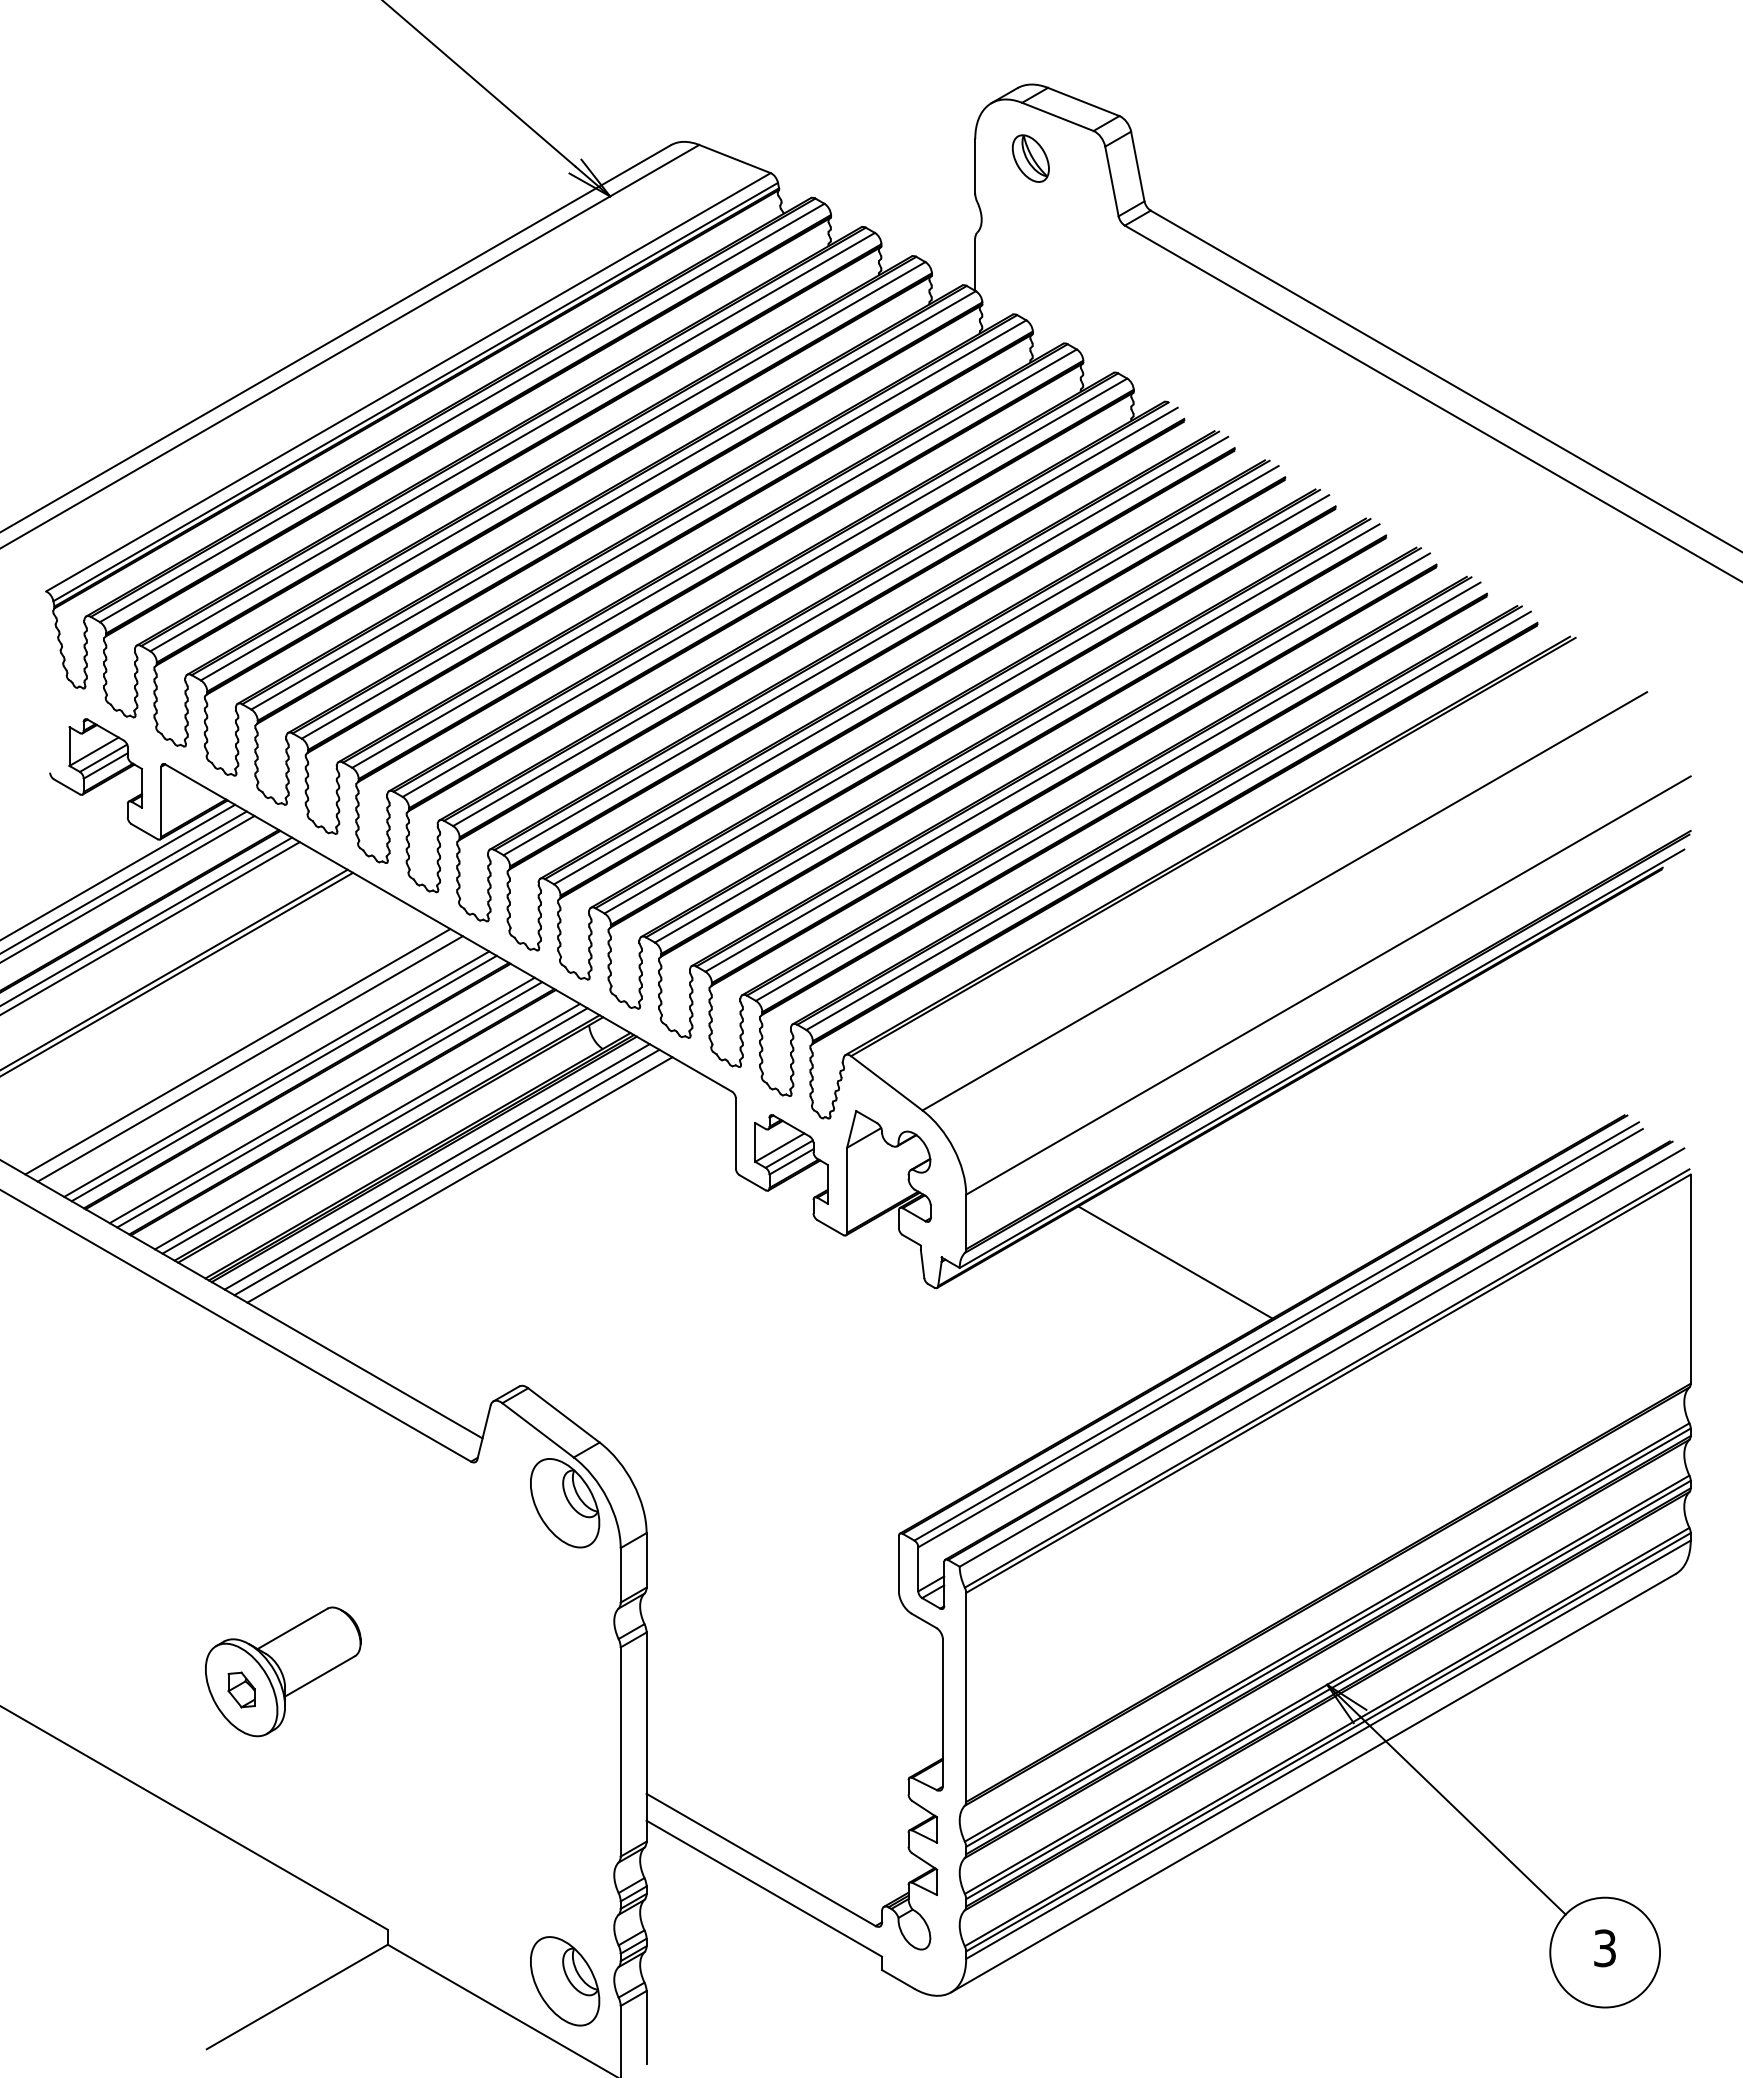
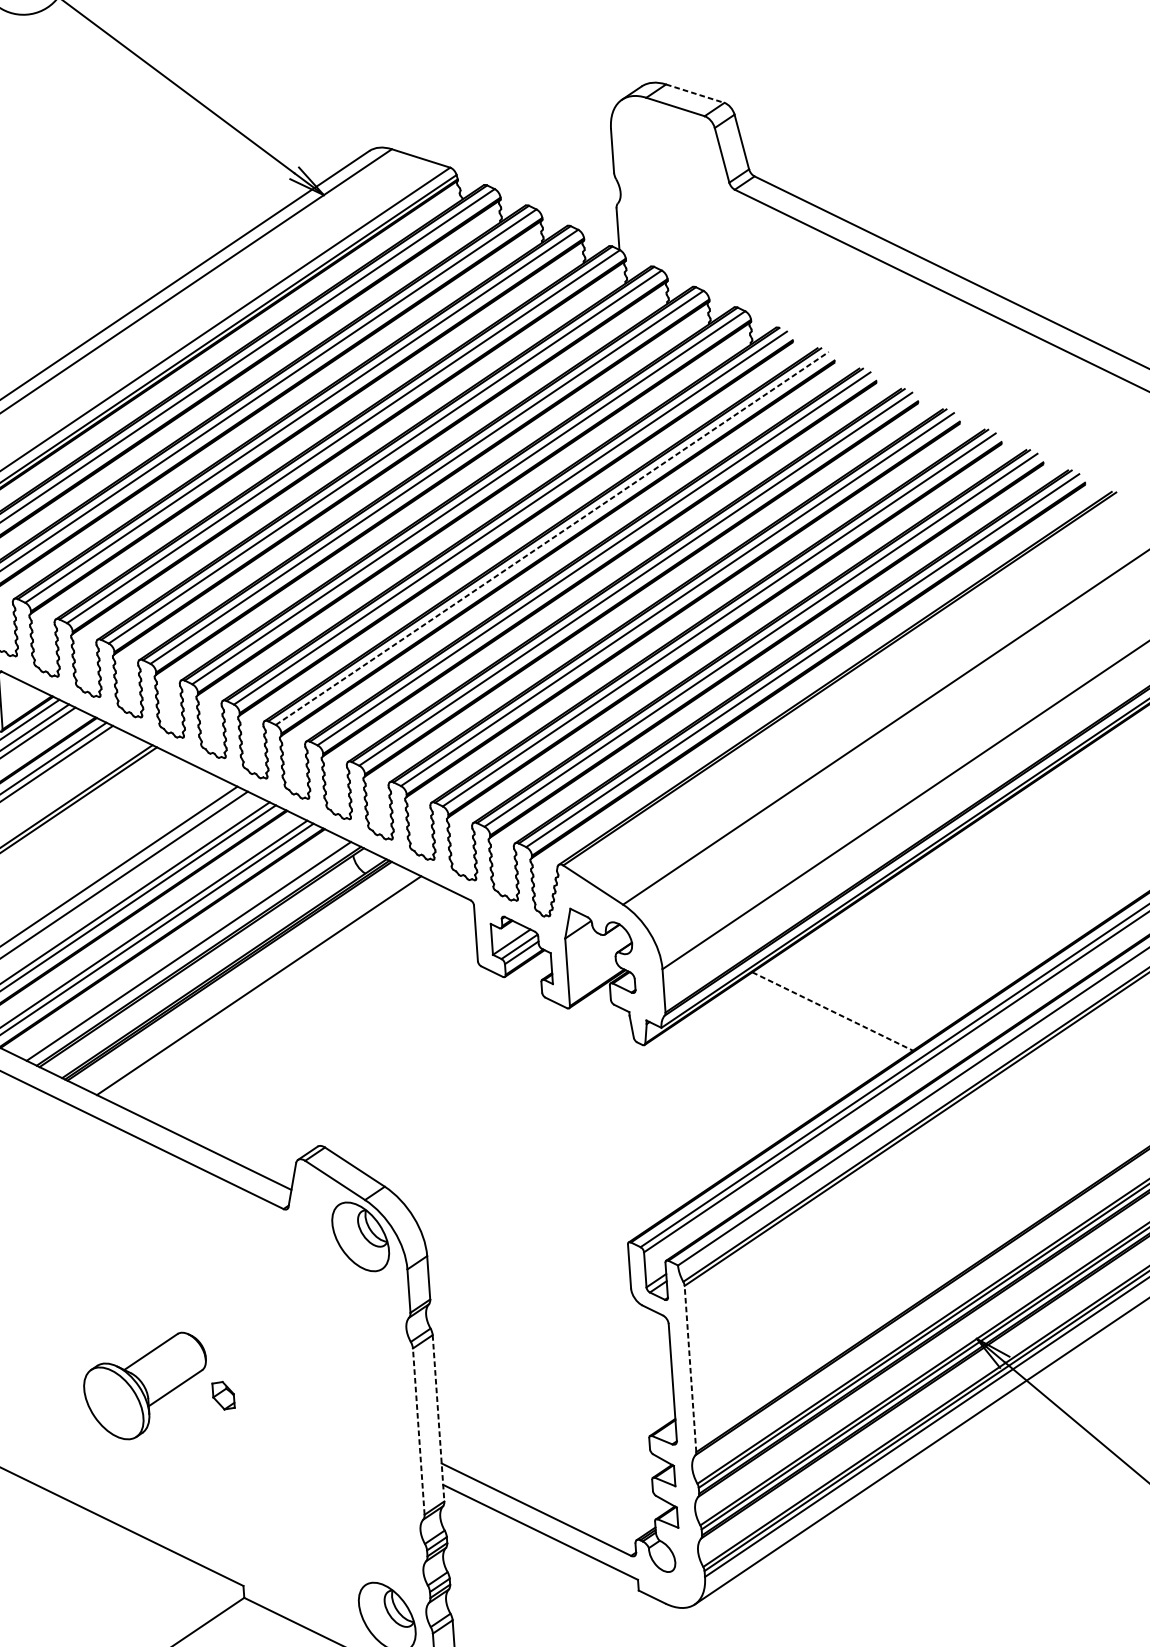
line: (1084, 102) -> (695, 94), solid -> dashed
part: (1030, 158) -> (656, 141), removed
line: (866, 645) -> (552, 538), solid -> dashed
line: (367, 1126) -> (182, 948), removed
line: (436, 1166) -> (239, 976), removed
line: (446, 1172) -> (248, 980), removed
line: (1175, 1262) -> (832, 1011), solid -> dashed
part: (241, 1689) -> (223, 1395), moved
line: (966, 1697) -> (690, 1369), solid -> dashed
line: (646, 1737) -> (438, 1418), solid -> dashed
line: (620, 1752) -> (418, 1432), solid -> dashed

